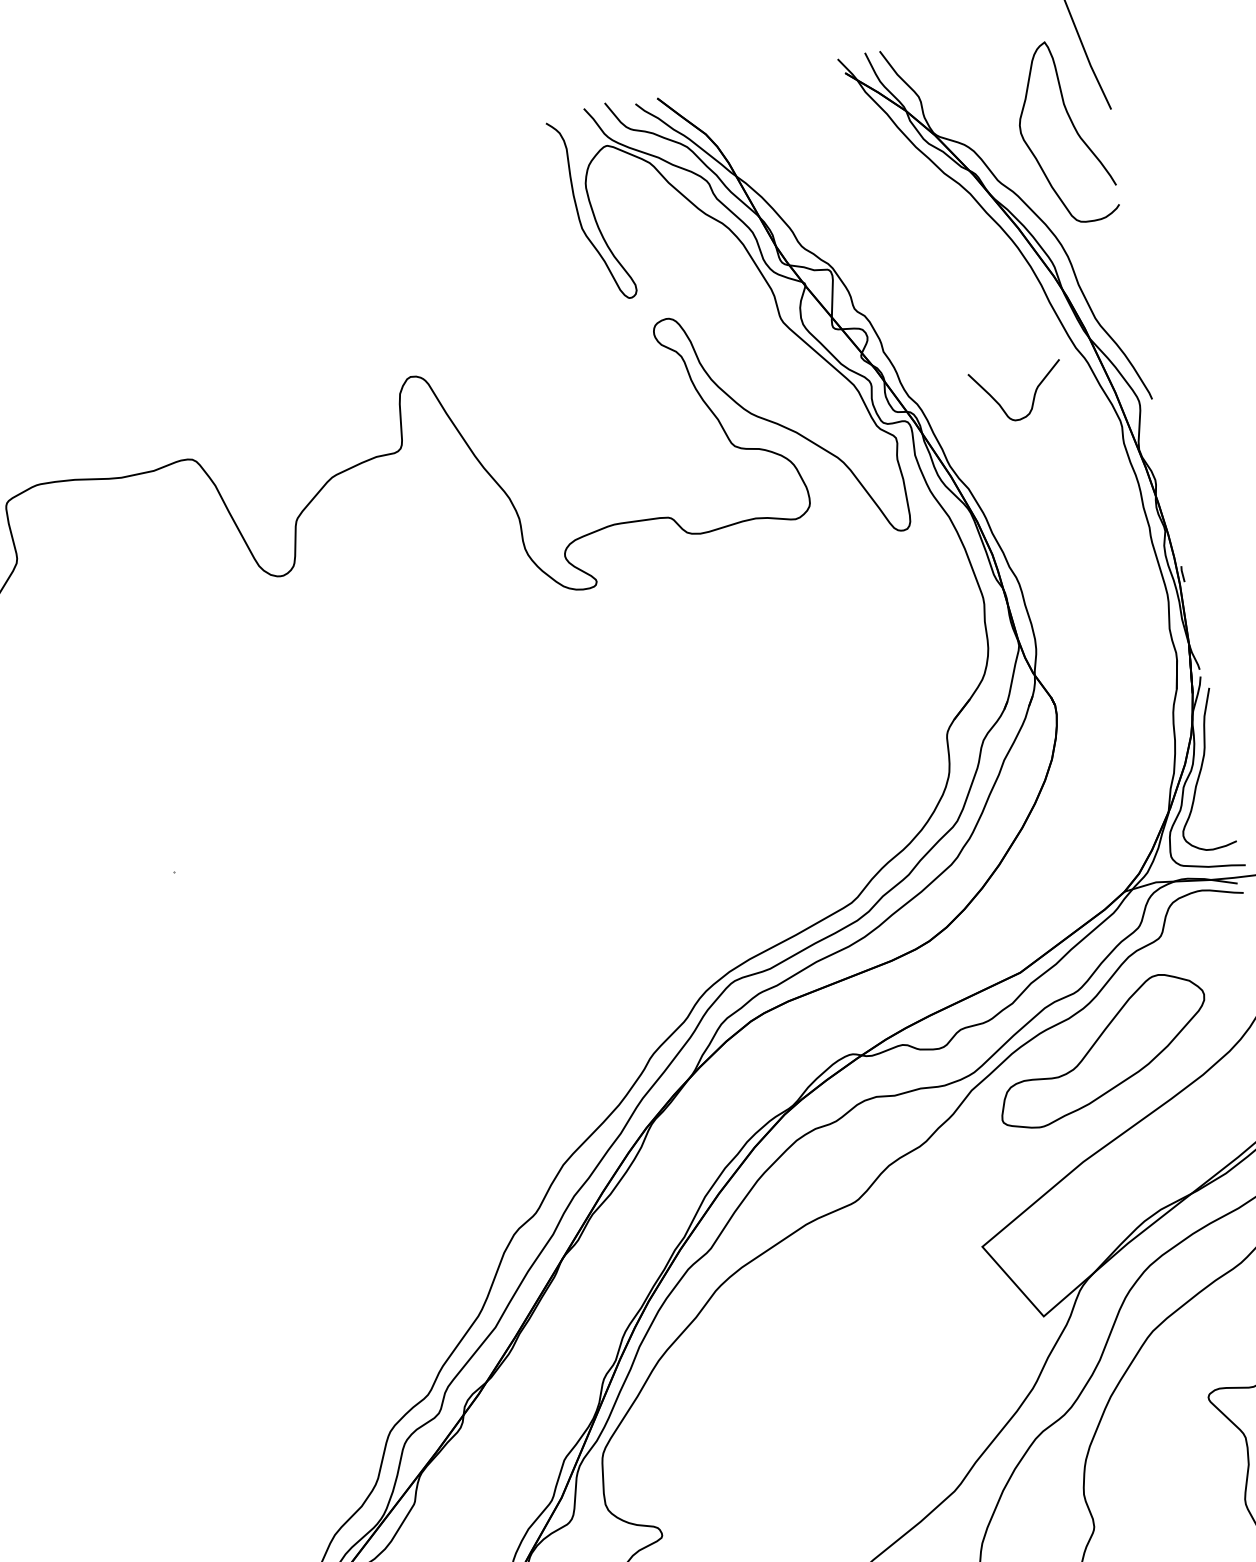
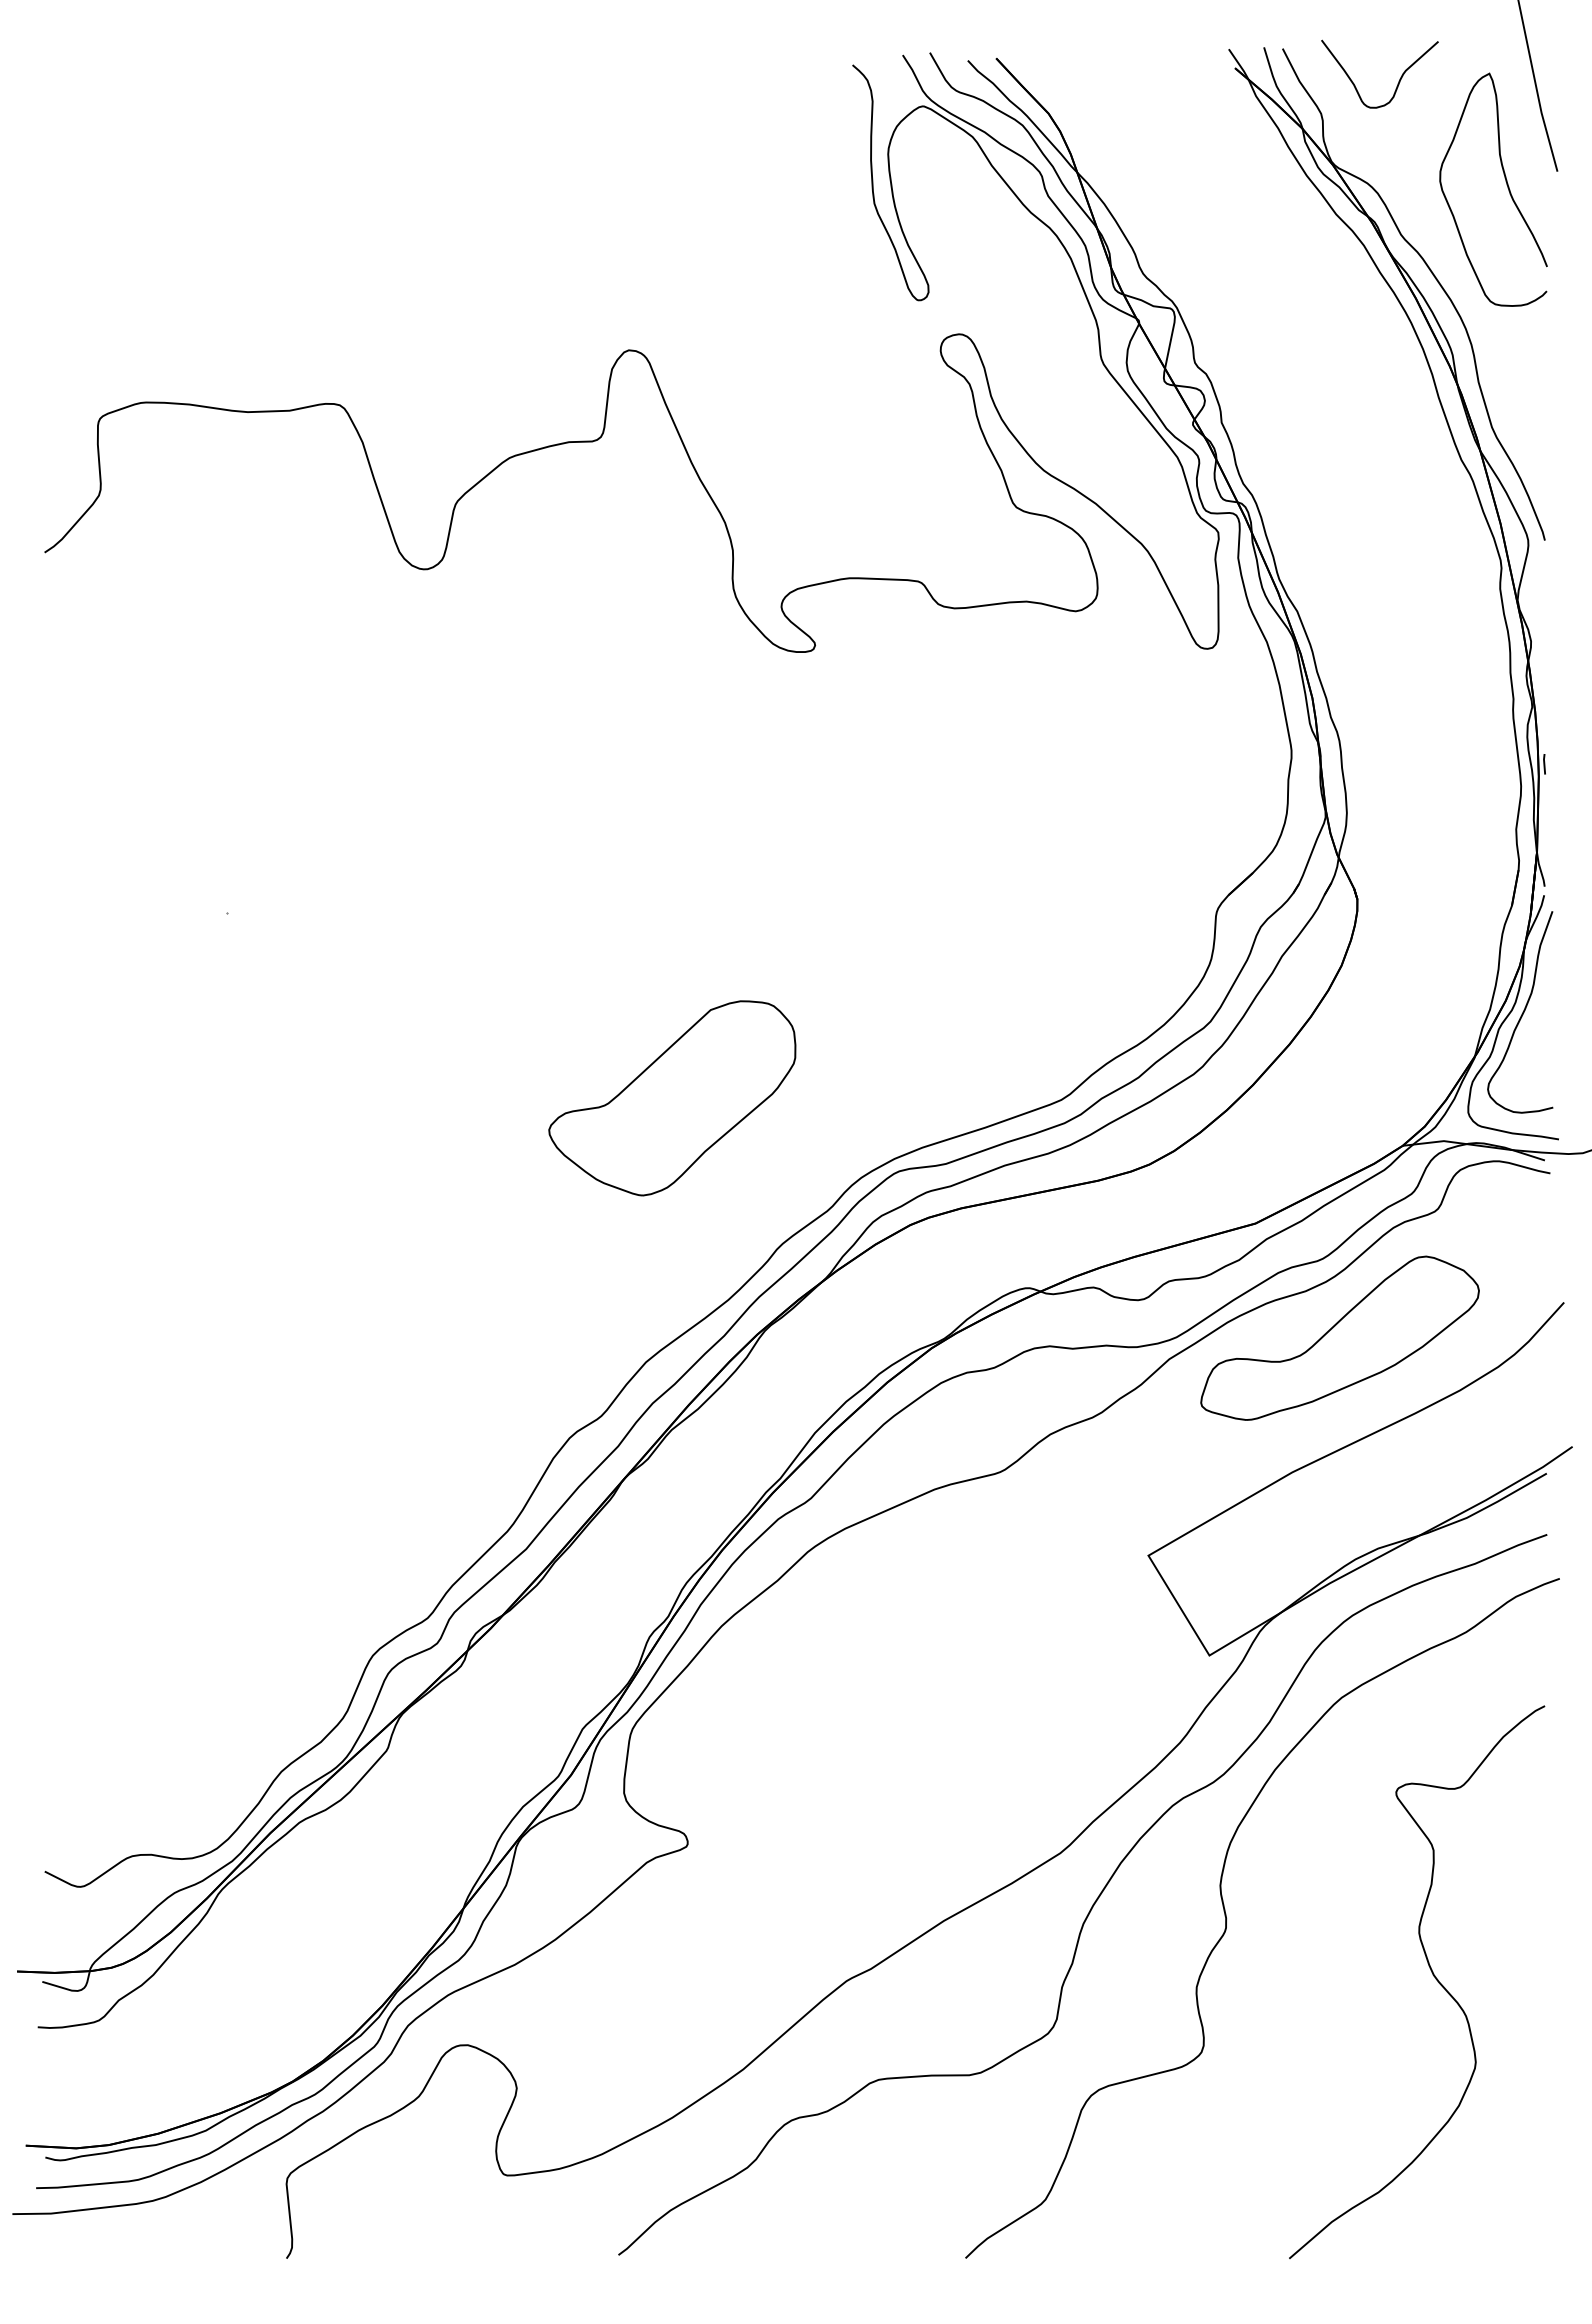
curve: (1033, 397) -> (1397, 83), moved
part: (547, 955) -> (672, 1098), added

